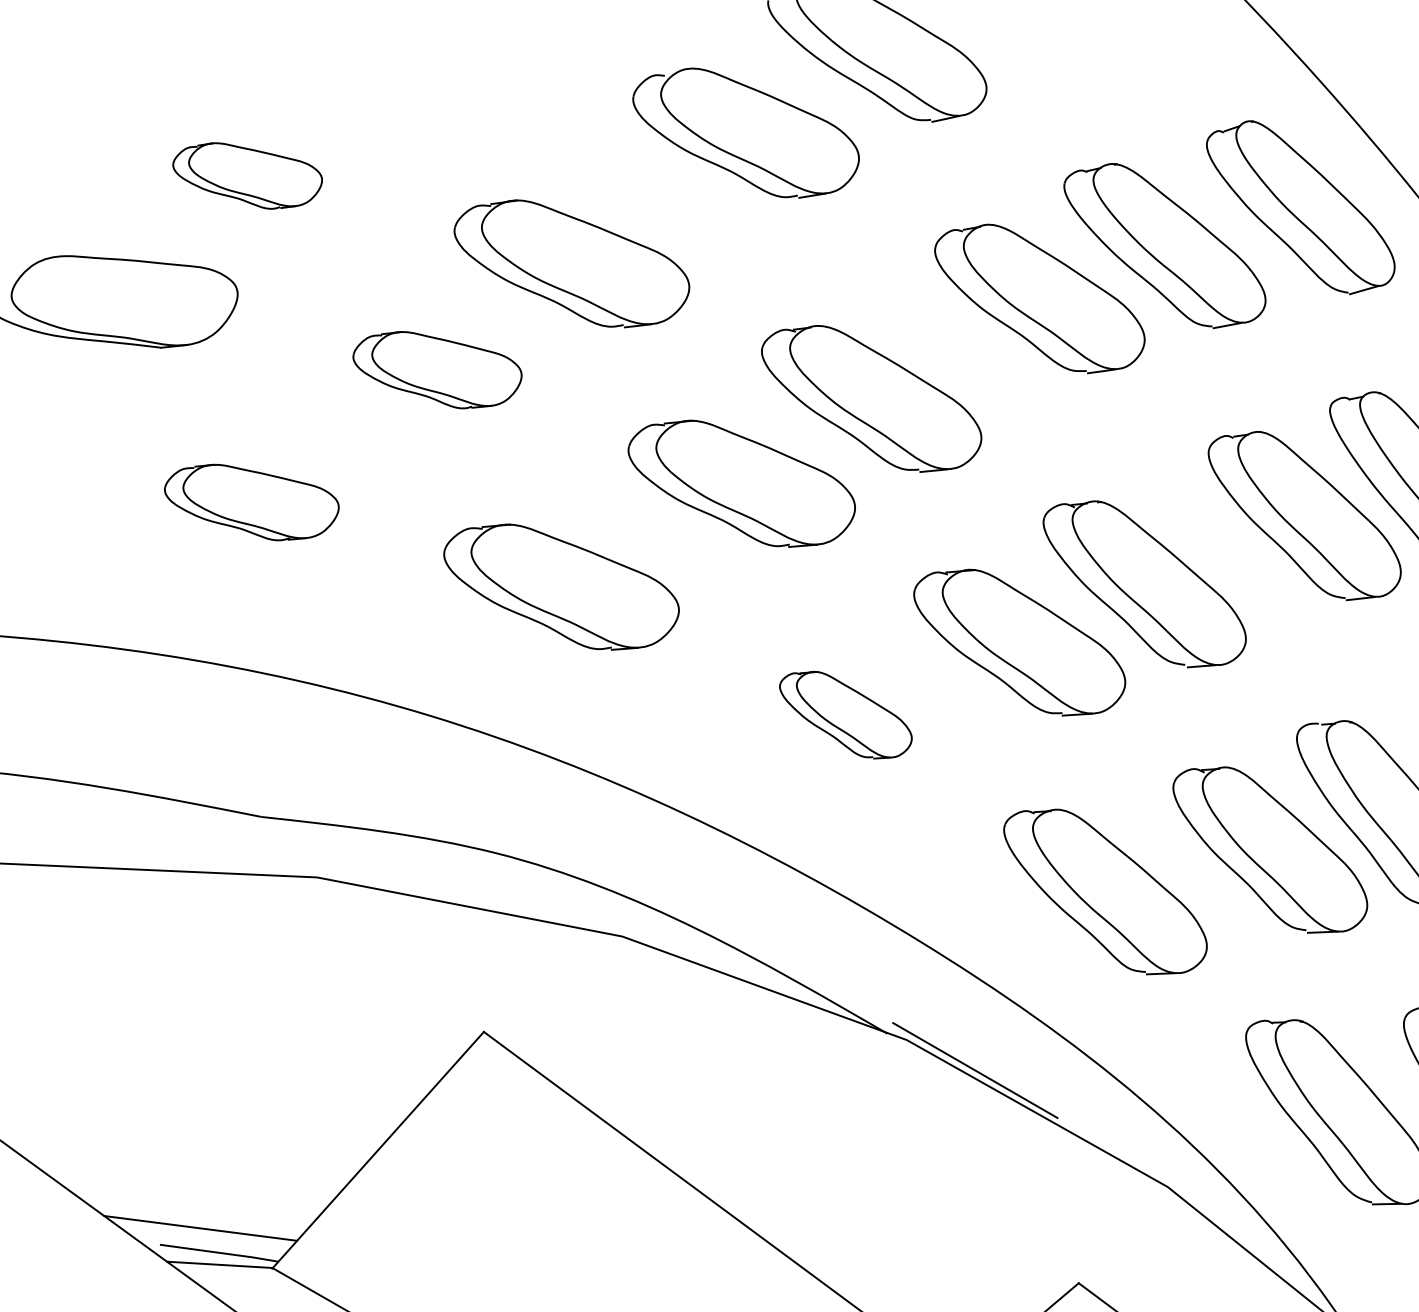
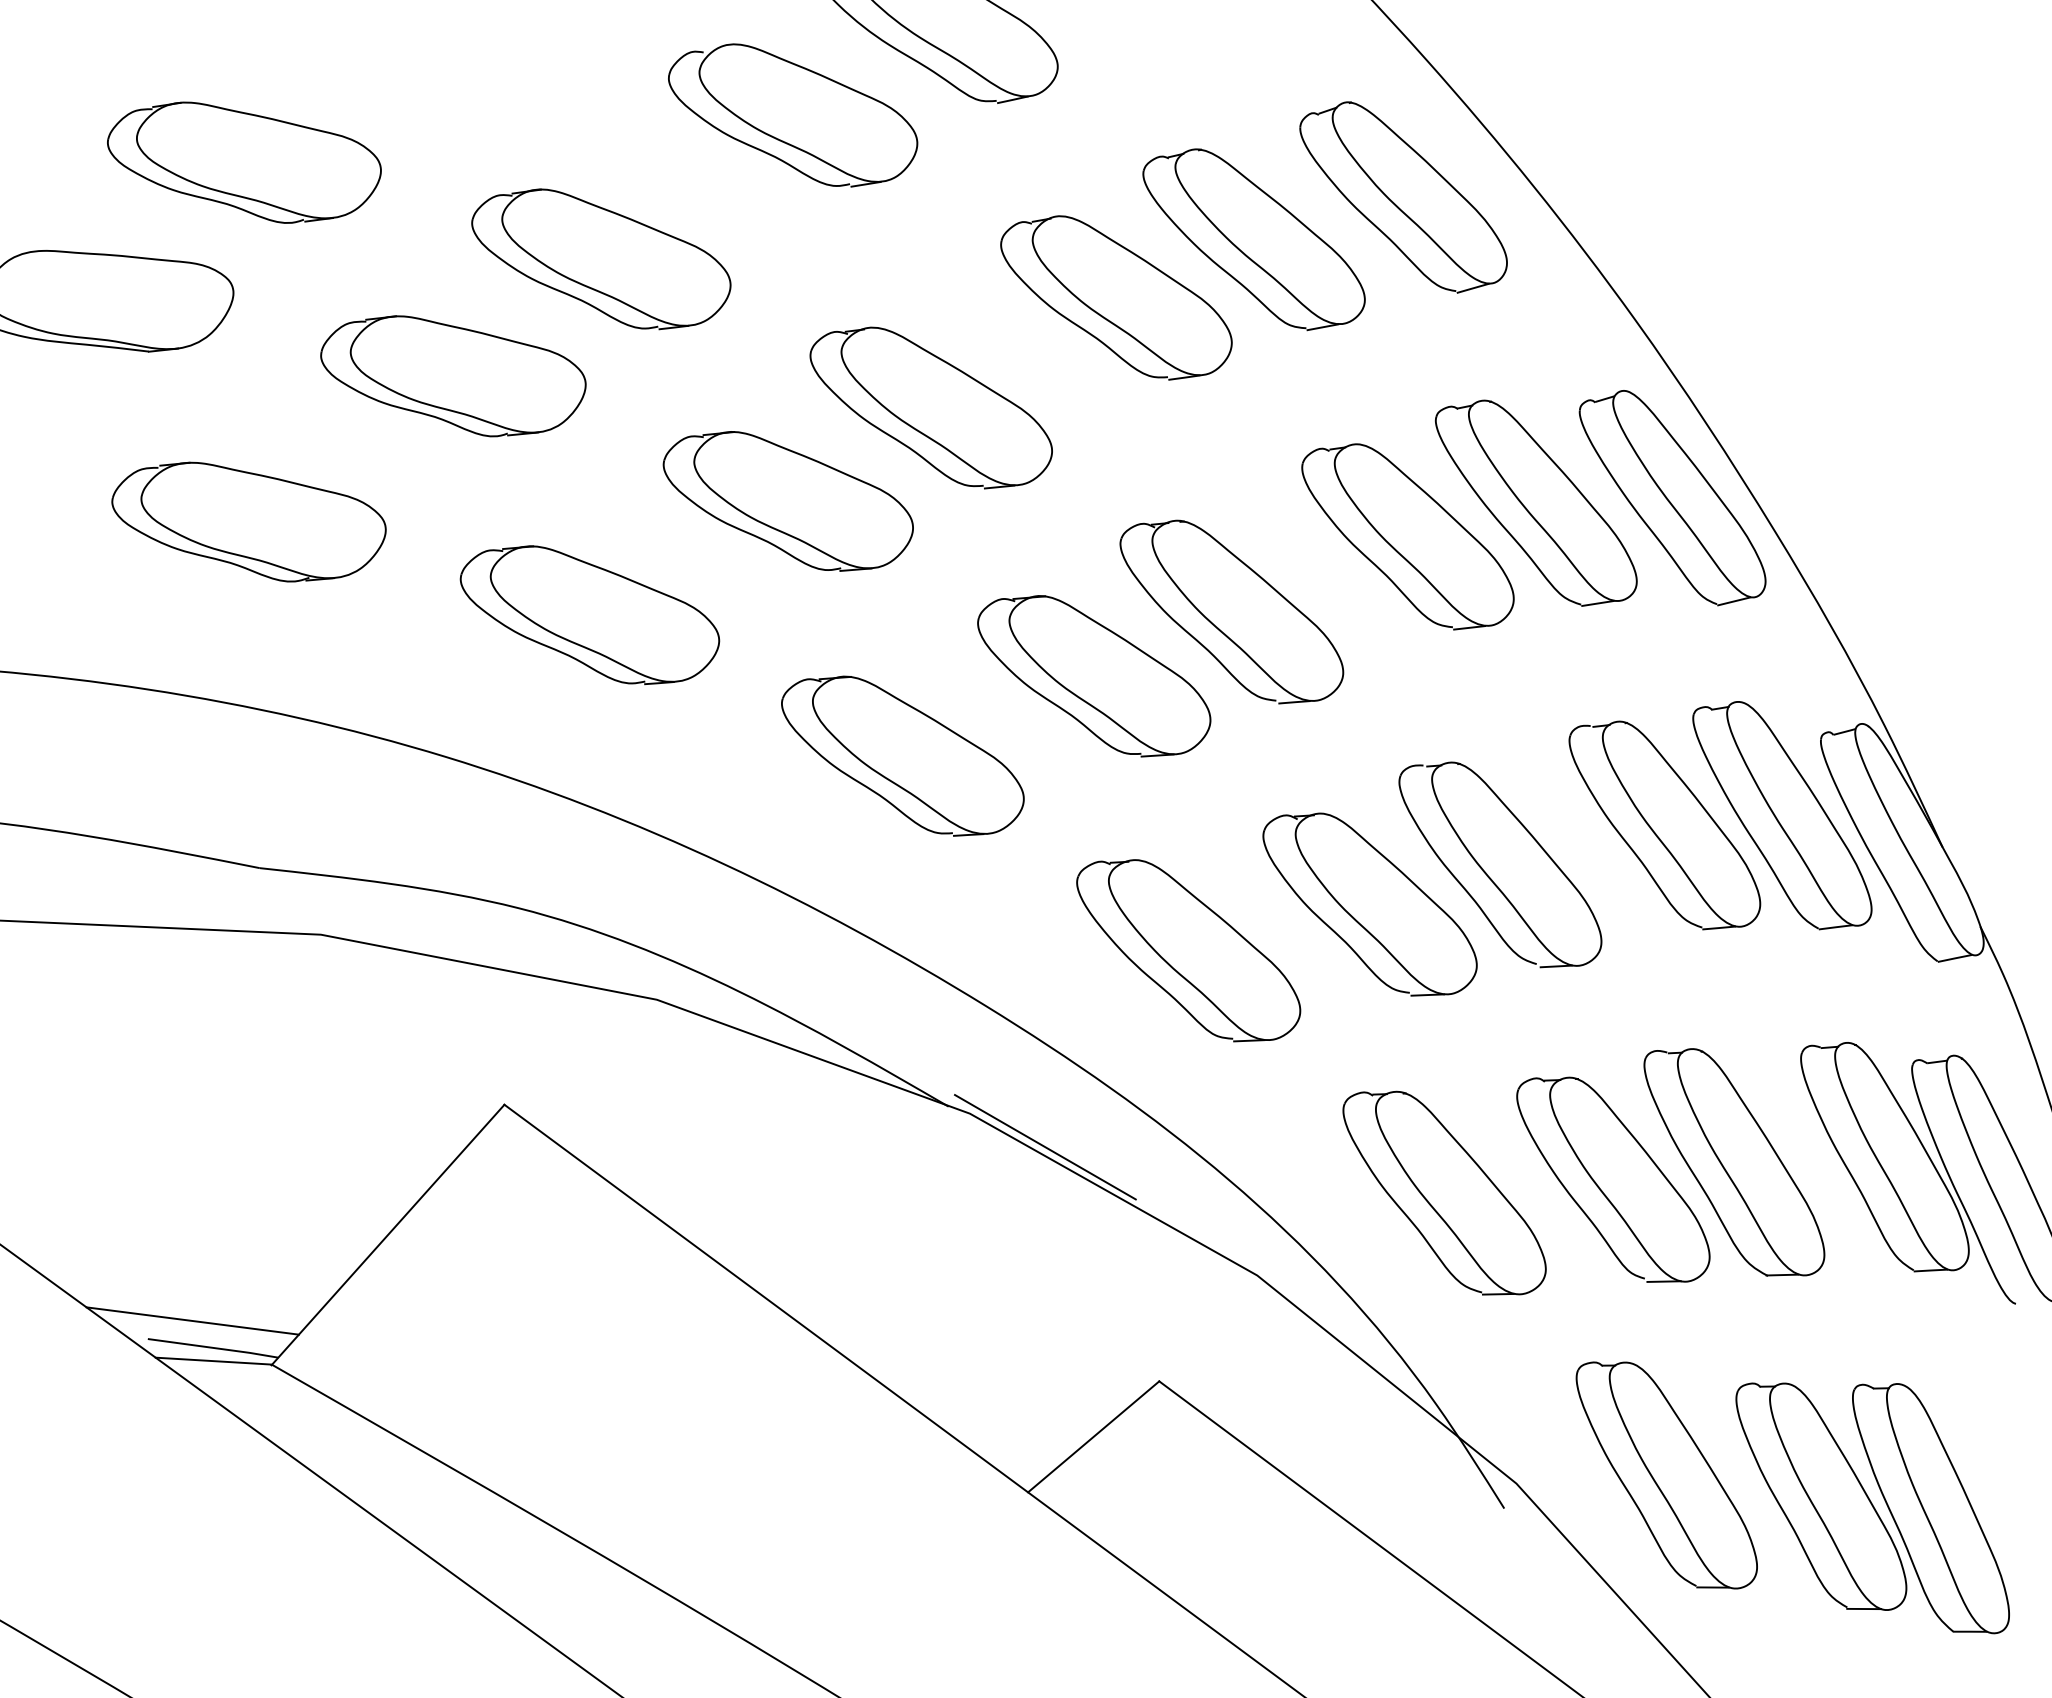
part: (247, 175) -> (244, 162), size x1.67
part: (437, 370) -> (453, 376), size x1.43
part: (251, 502) -> (248, 521), size x1.43
part: (845, 714) -> (902, 755), size x1.67

